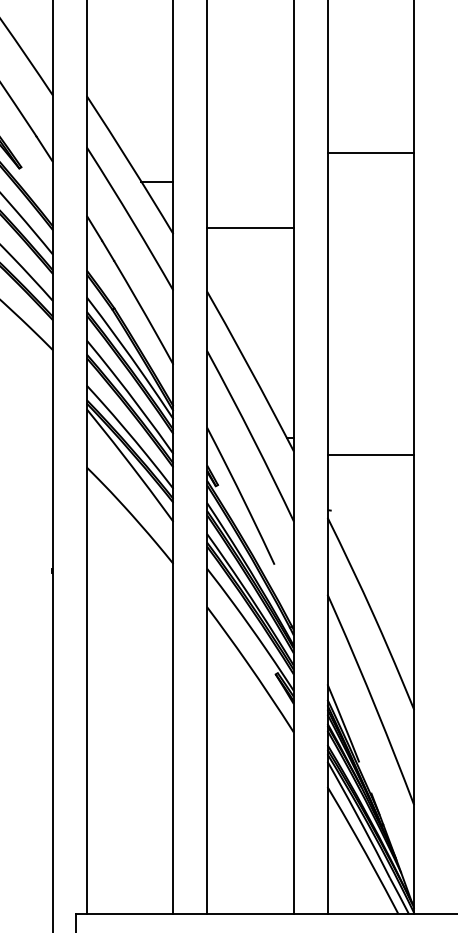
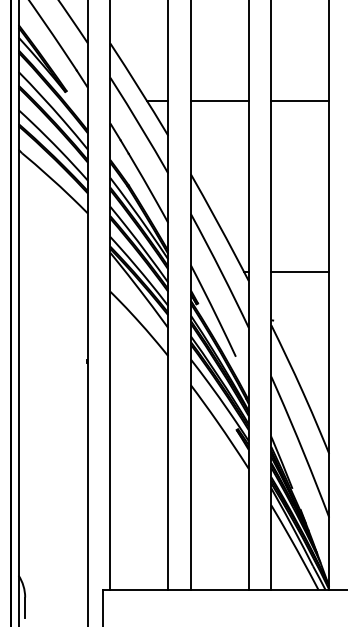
line: (371, 152) -> (300, 100), moved
line: (250, 227) -> (219, 100), moved
line: (371, 455) -> (300, 272), moved

